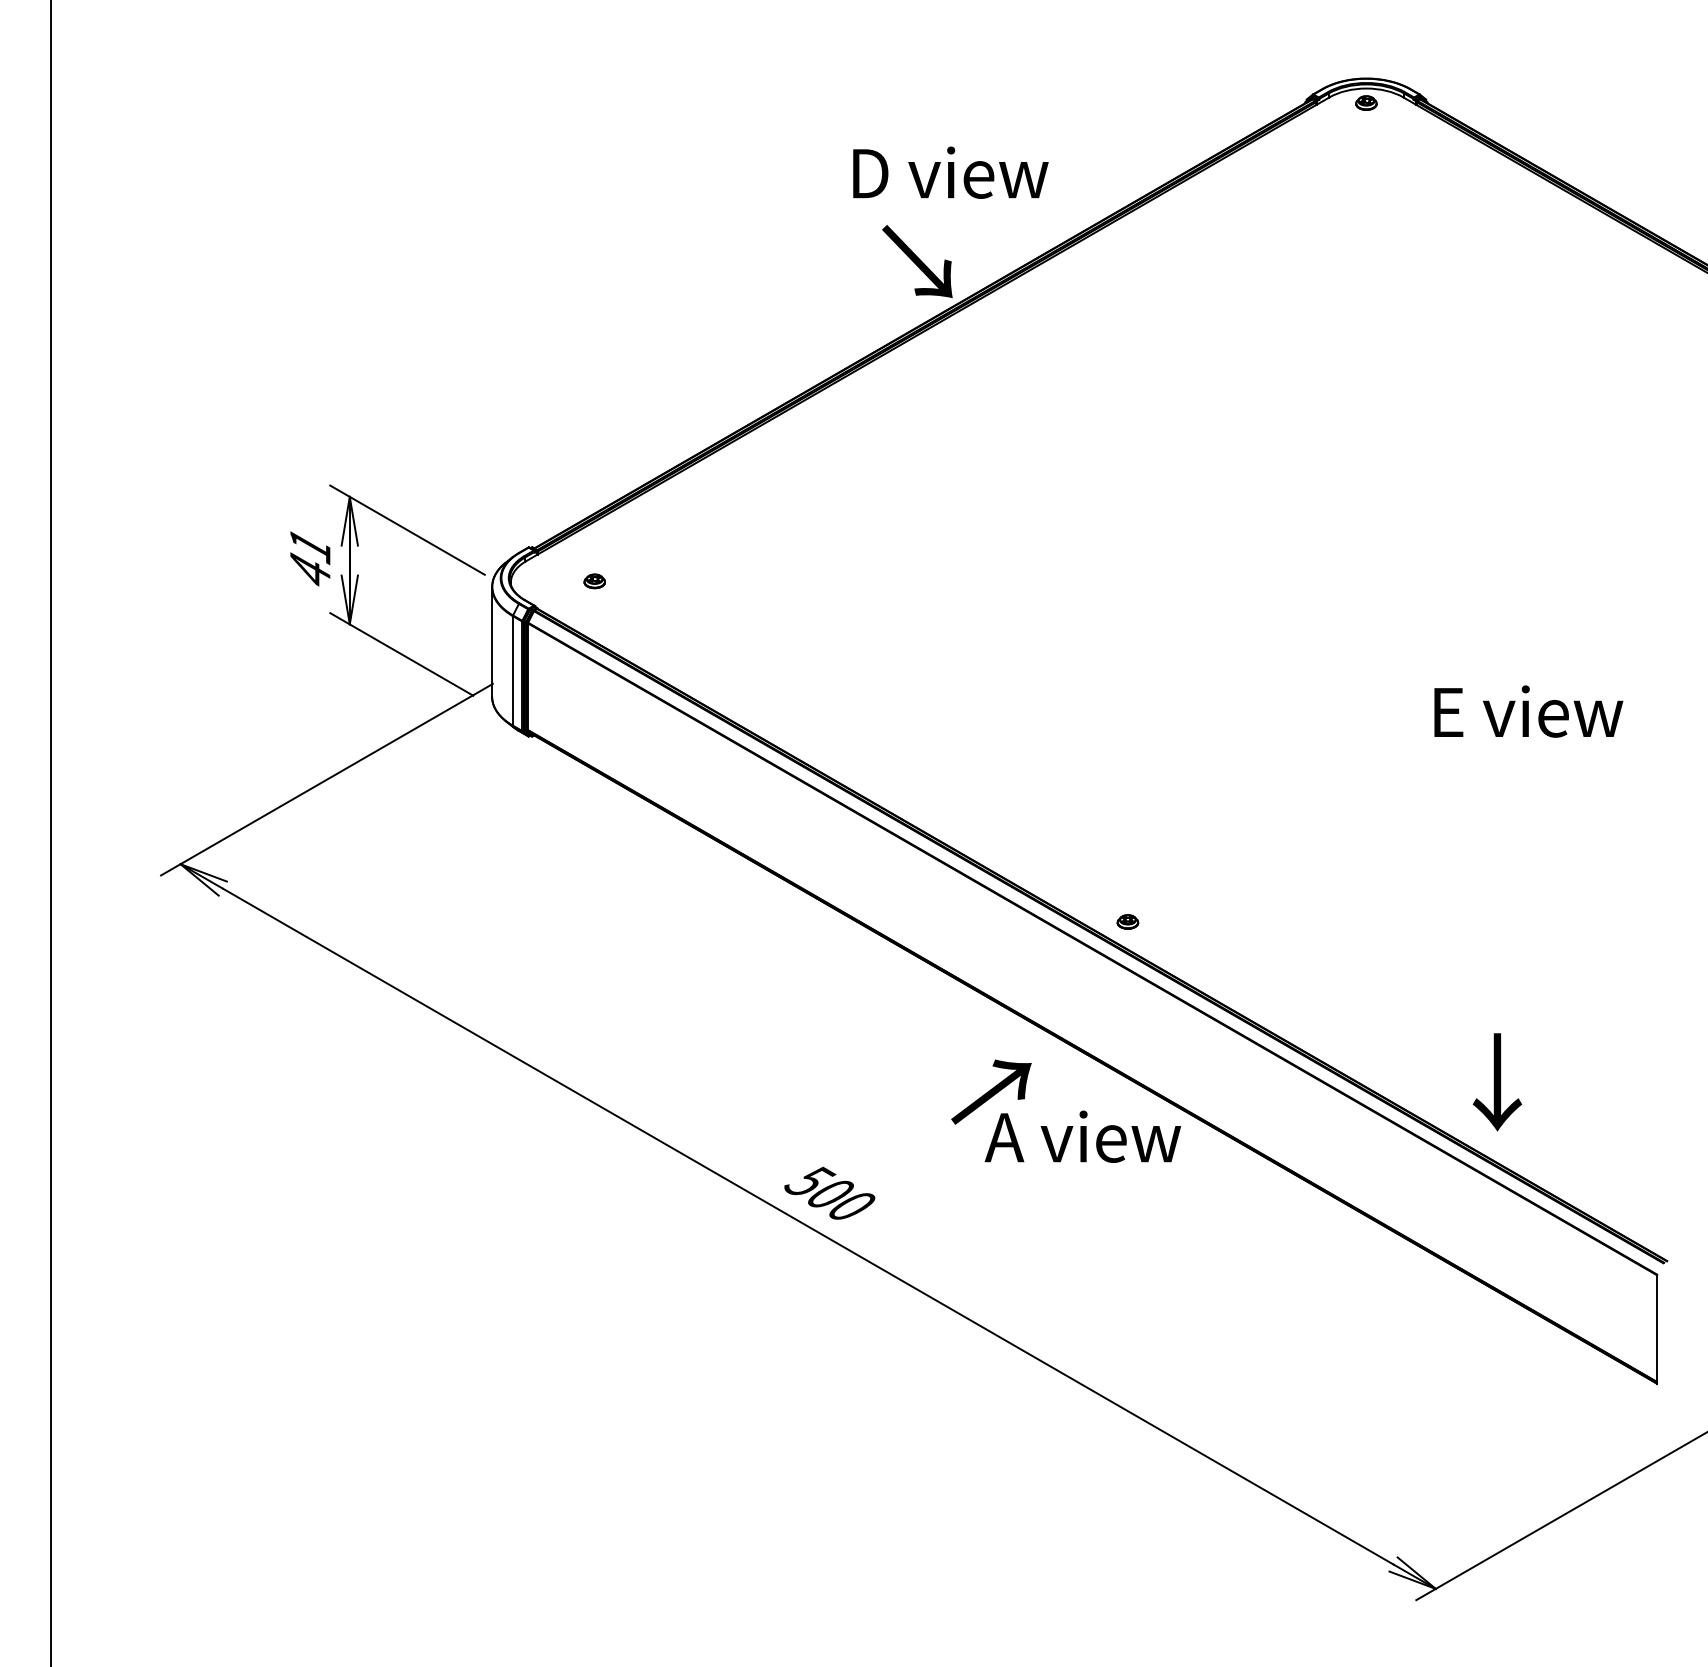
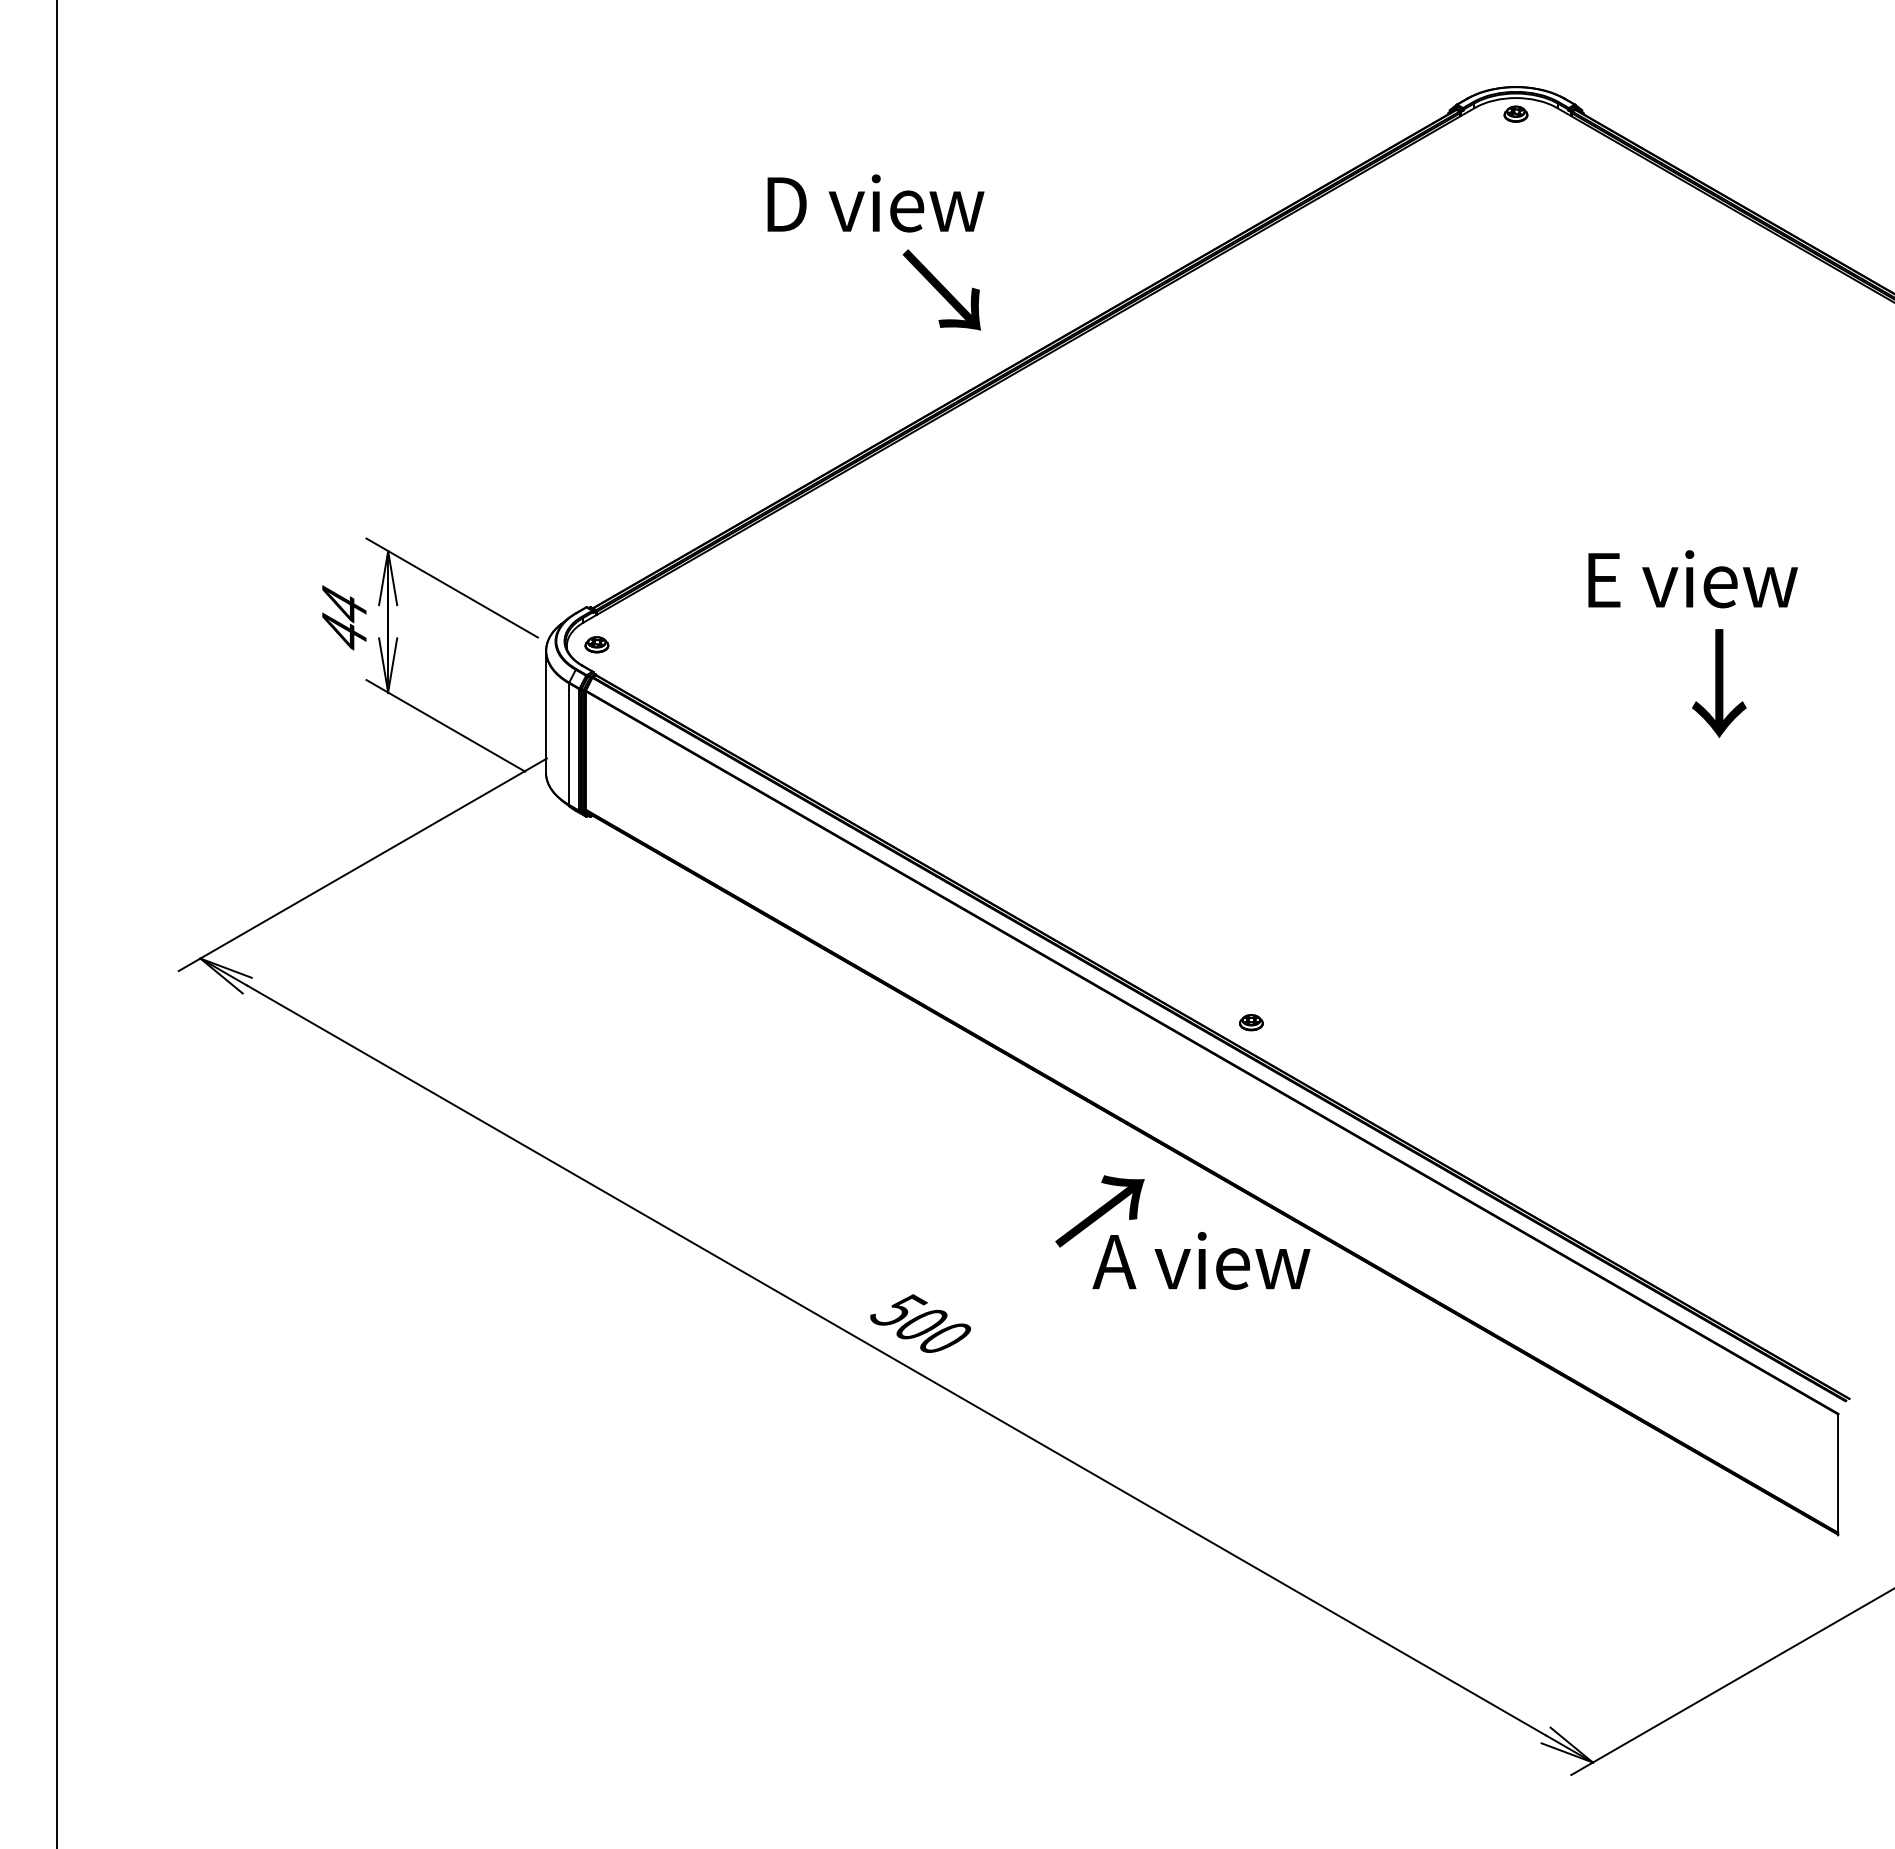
text: (950, 172) -> (875, 203), moved
text: (917, 261) -> (941, 289), moved
text: (310, 545) -> (344, 605), 41 -> 44
part: (594, 581) -> (596, 644), moved
text: (1528, 711) -> (1692, 579), moved
text: (1497, 1082) -> (1719, 683), moved

